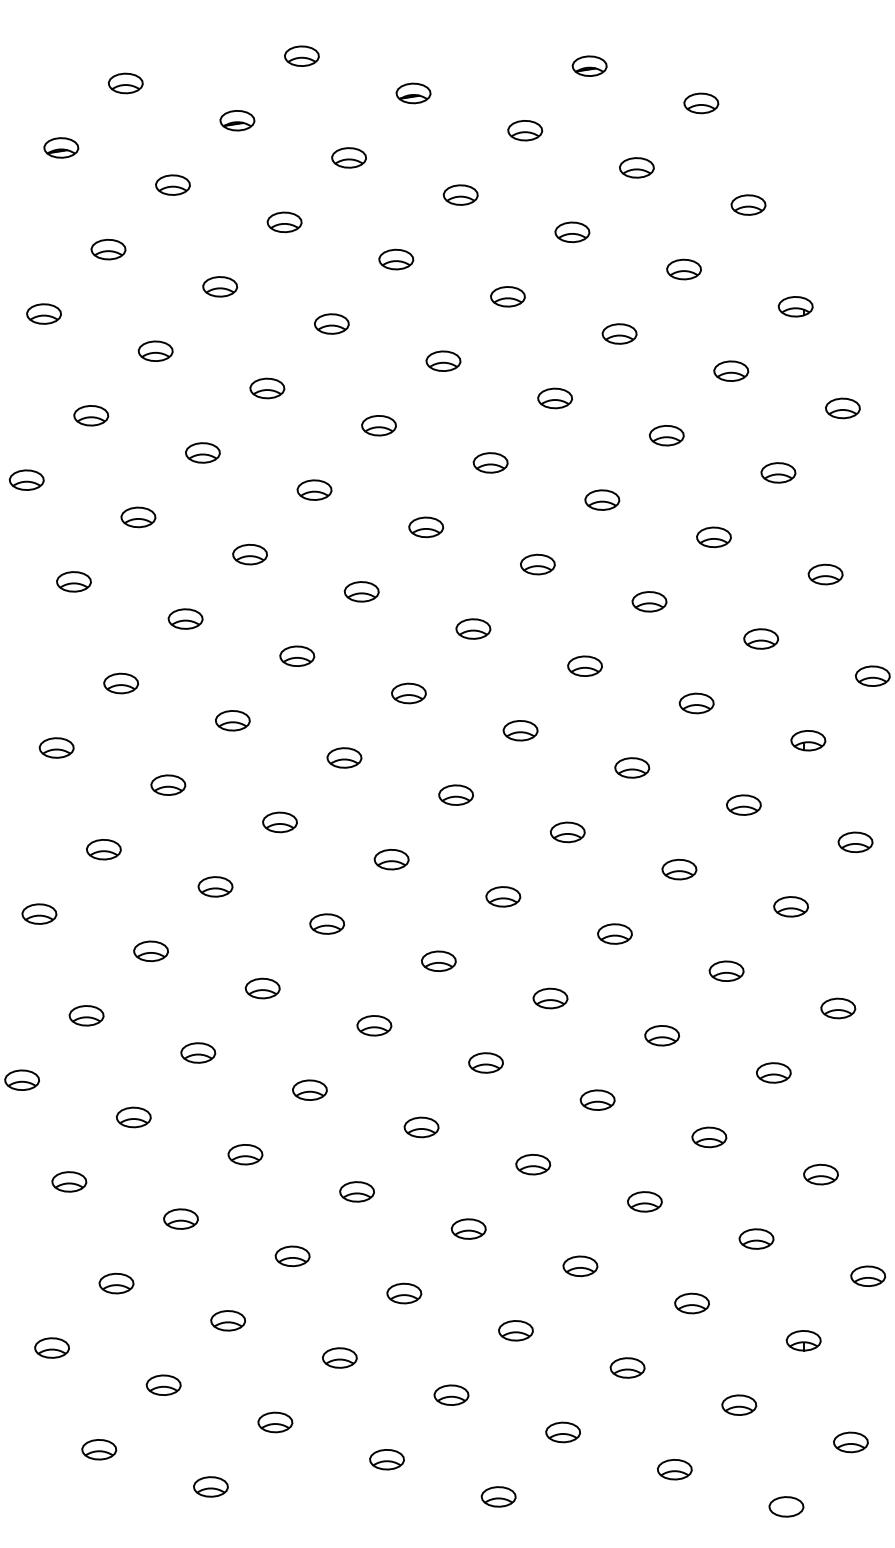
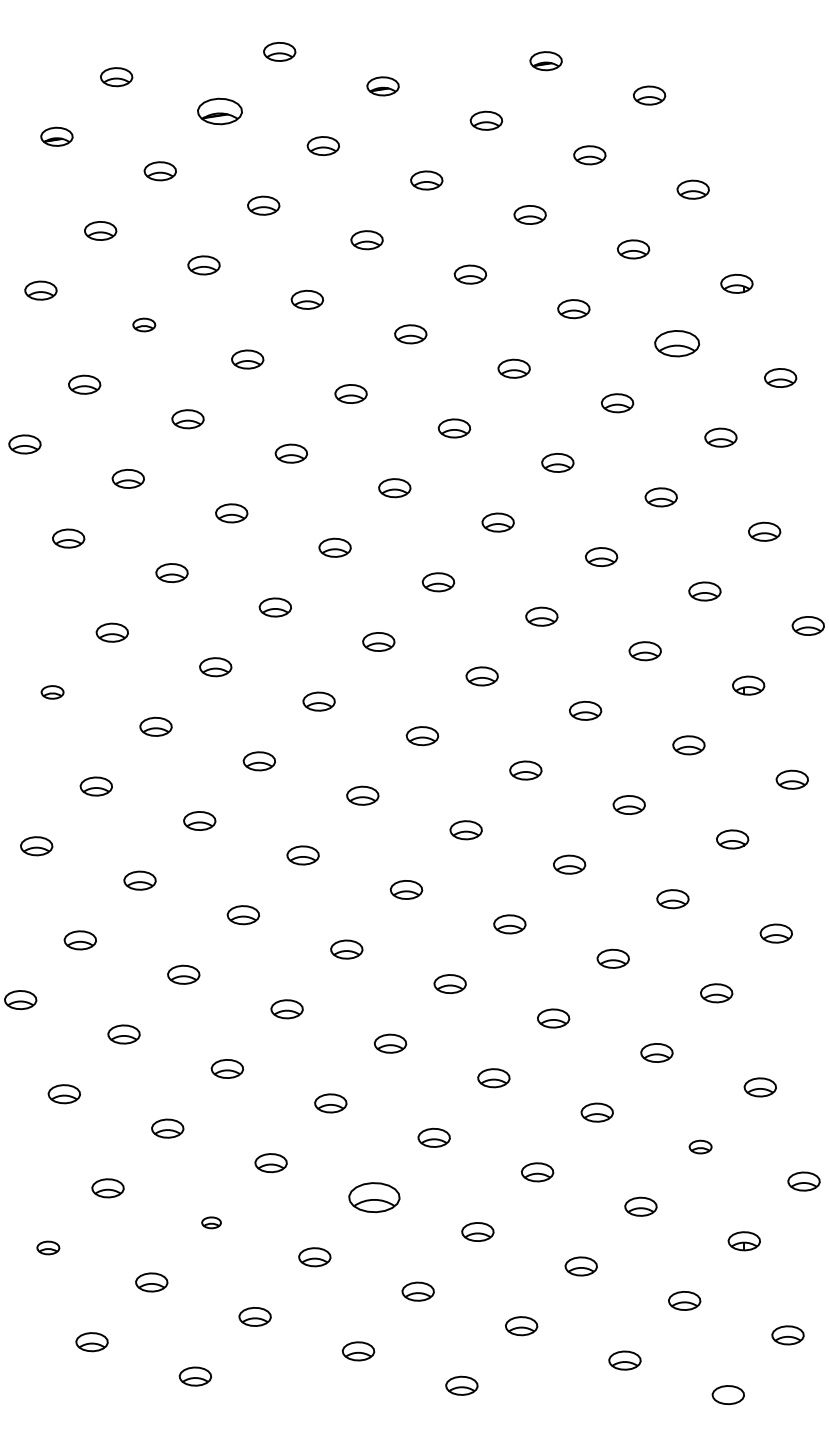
part: (237, 120) -> (220, 111), size x1.4
part: (155, 350) -> (144, 324), size x0.7
part: (731, 370) -> (677, 342), size x1.4
part: (56, 747) -> (52, 691), size x0.7
part: (756, 1238) -> (700, 1146), size x0.7
part: (404, 1293) -> (374, 1197), size x1.6
part: (228, 1320) -> (211, 1222), size x0.6
part: (51, 1347) -> (47, 1247), size x0.7

